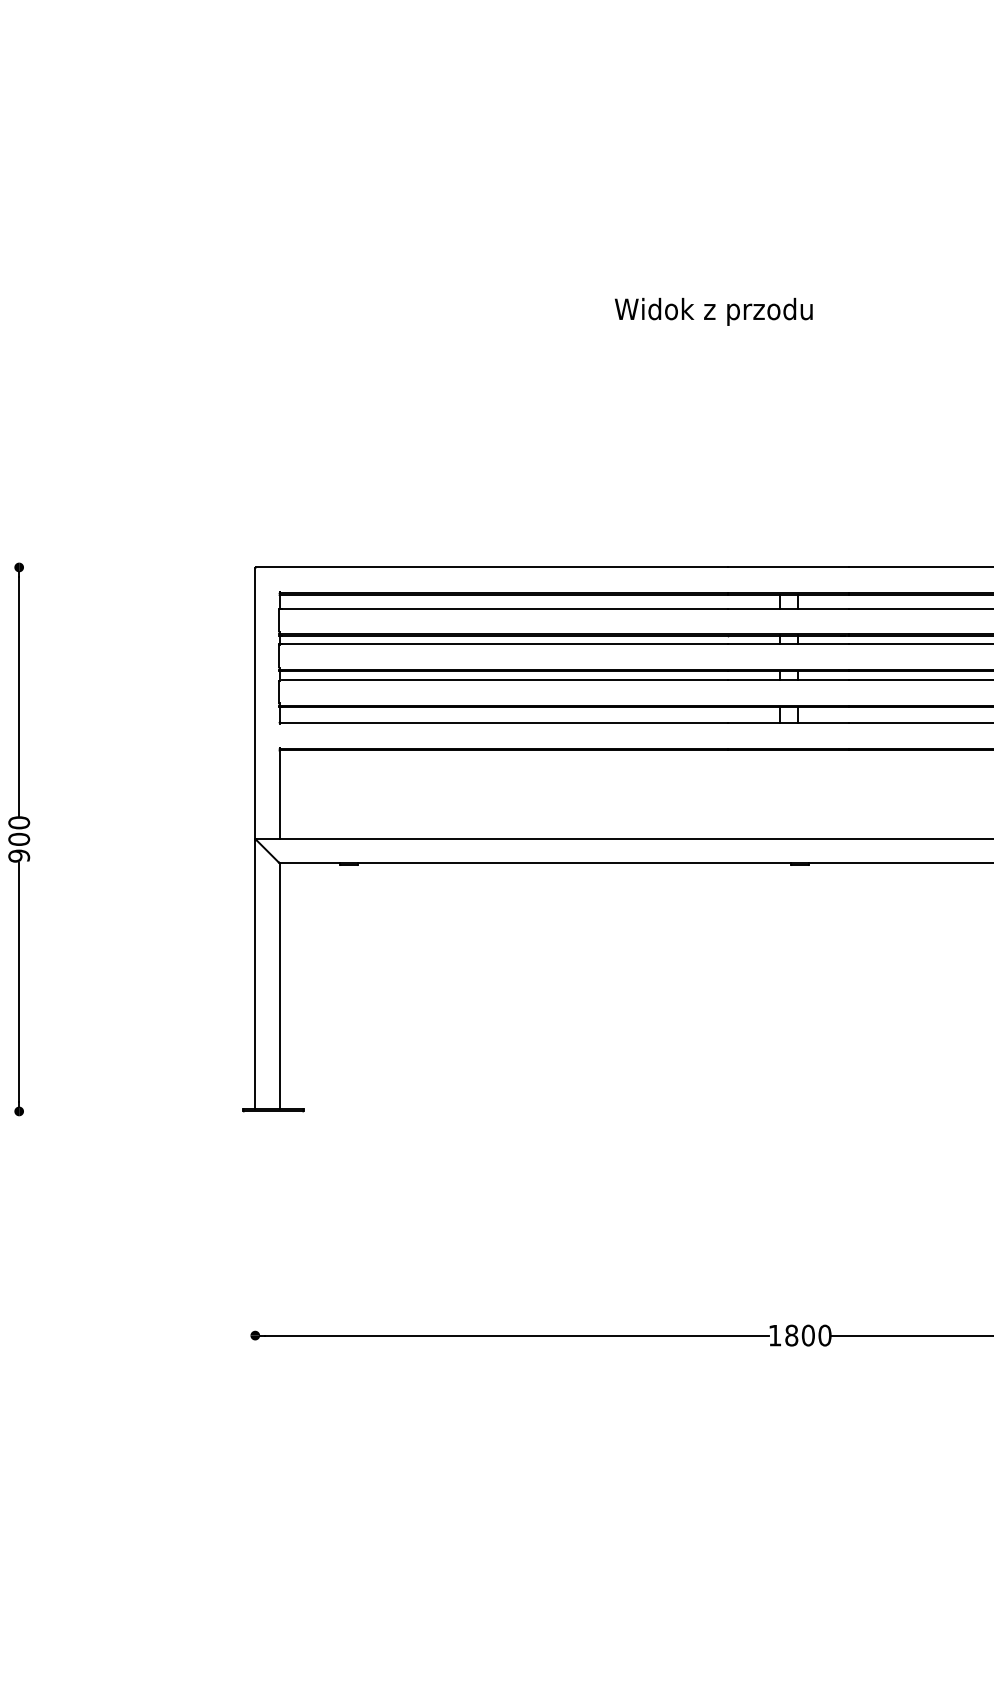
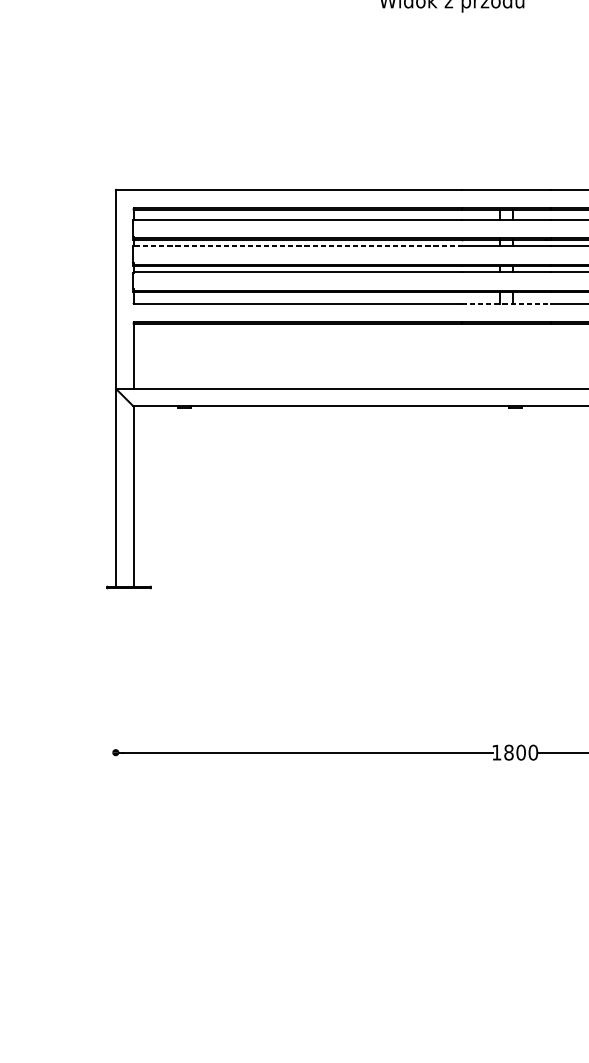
line: (505, 644) -> (299, 246), solid -> dashed
line: (788, 723) -> (506, 304), solid -> dashed

